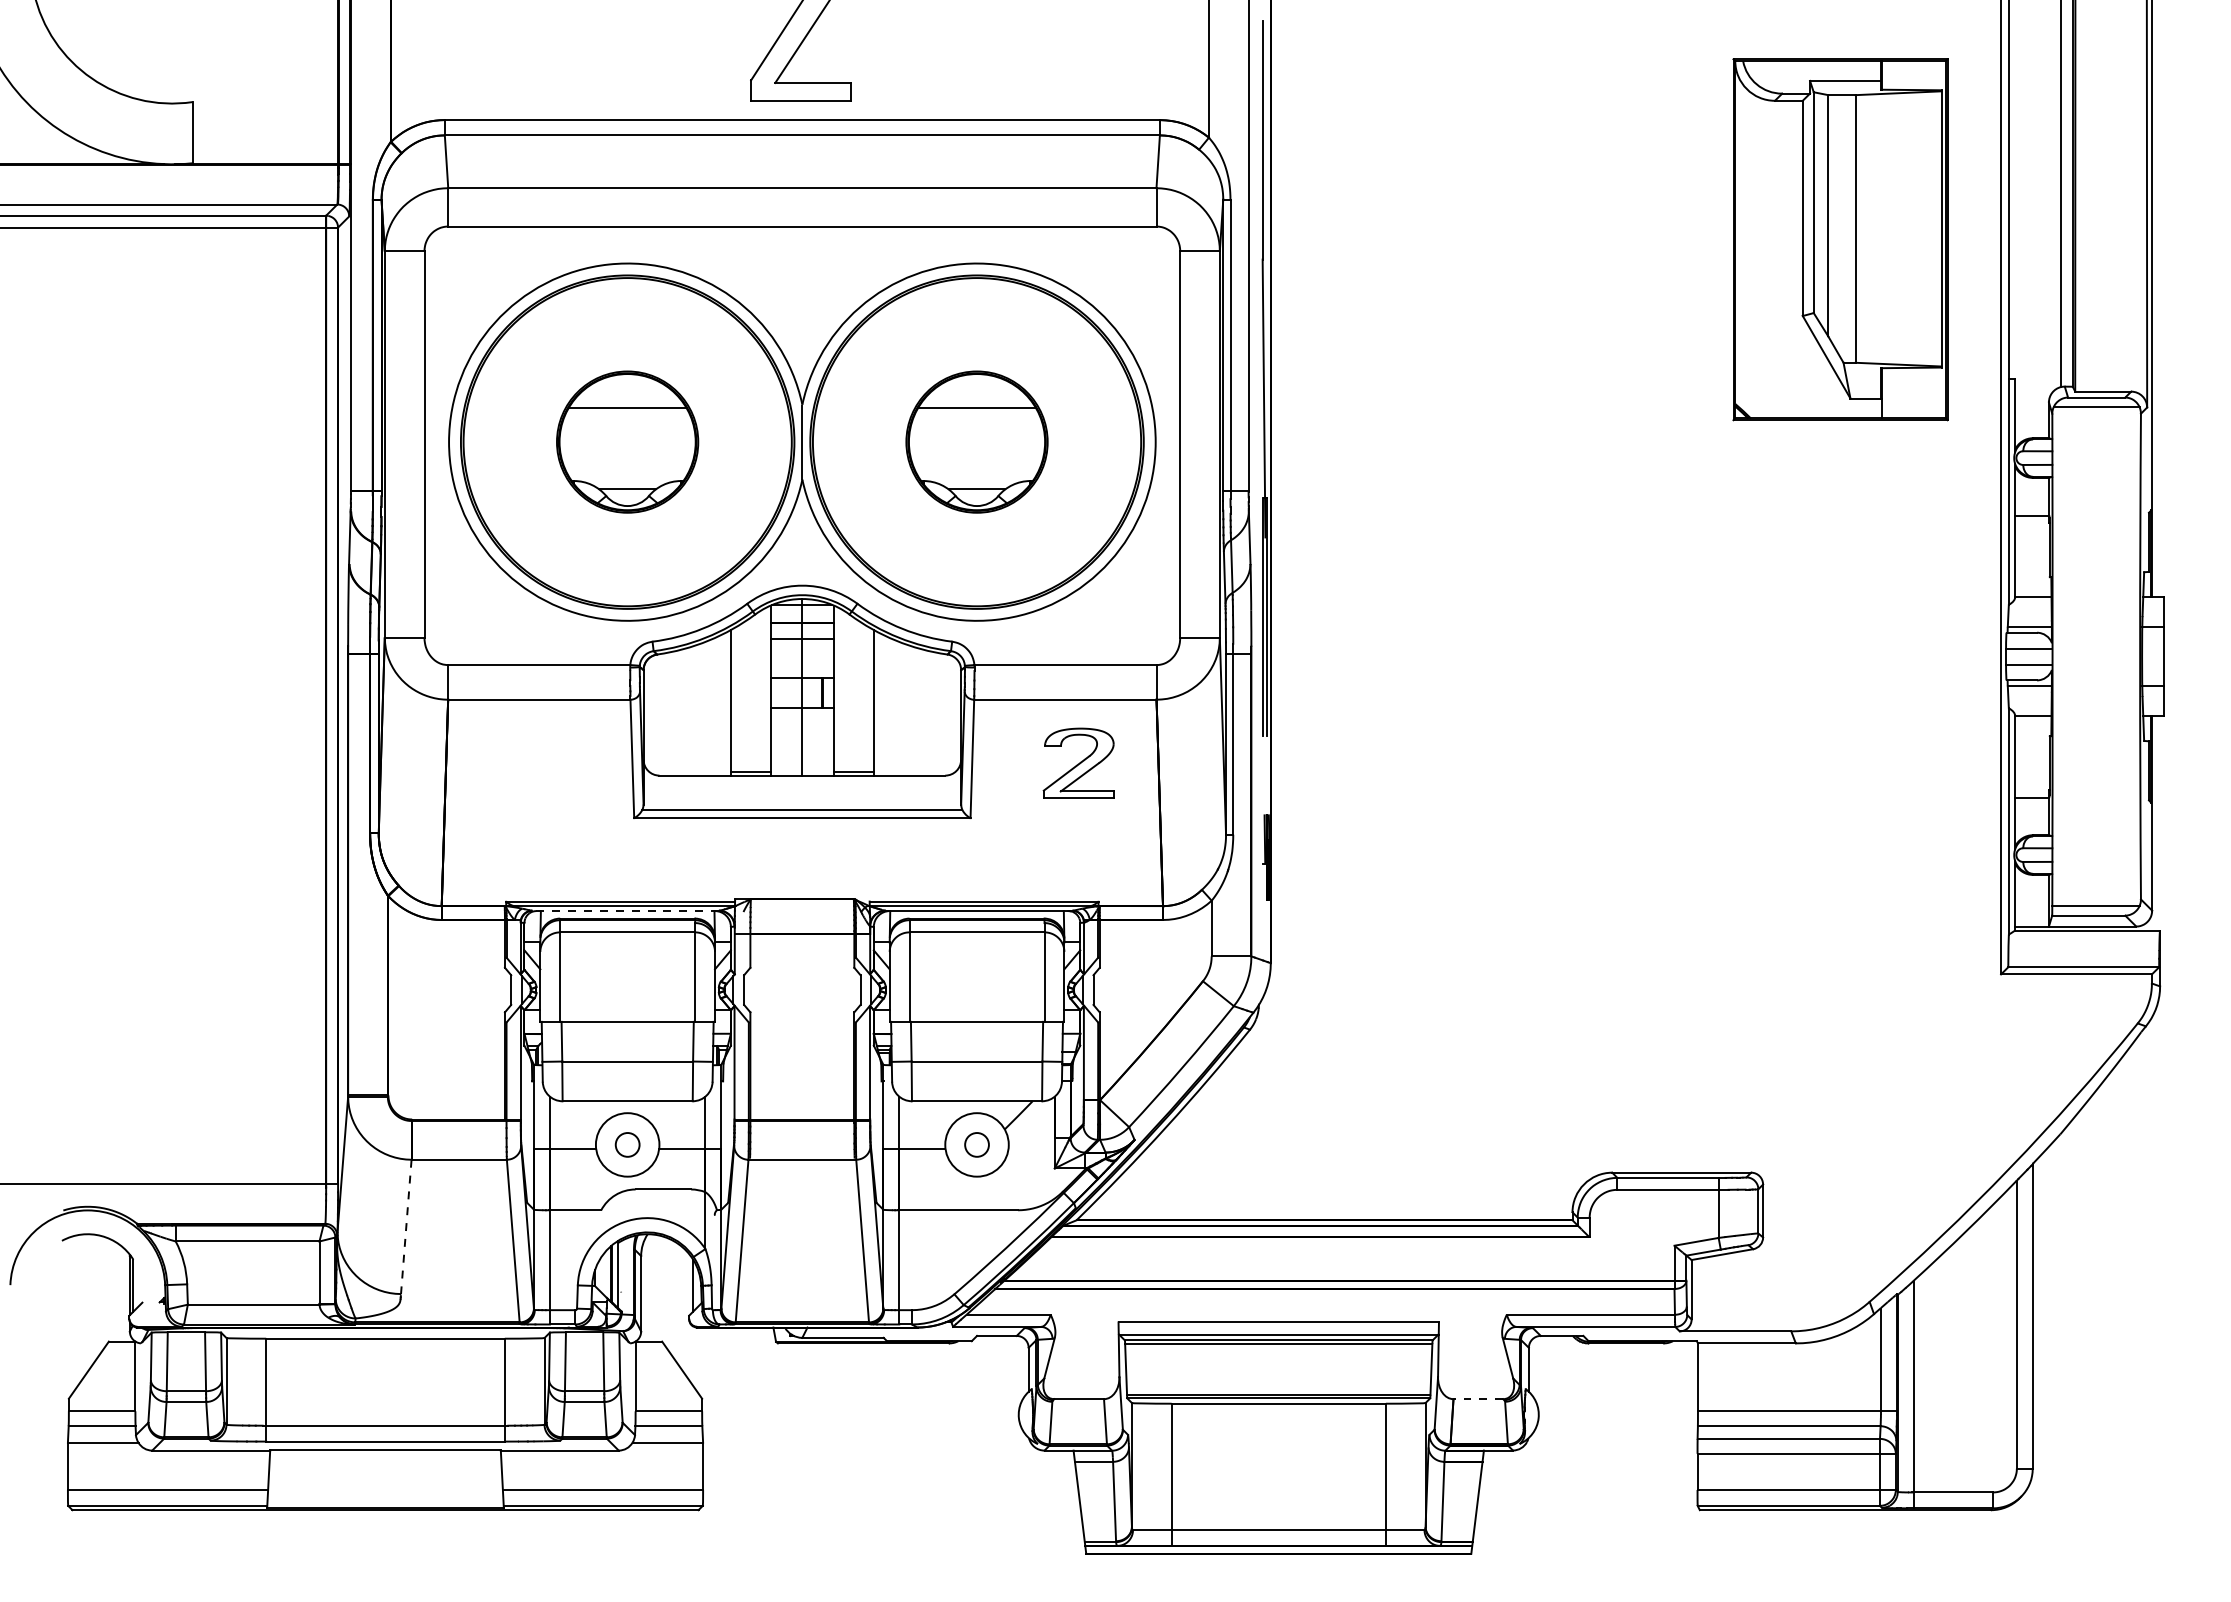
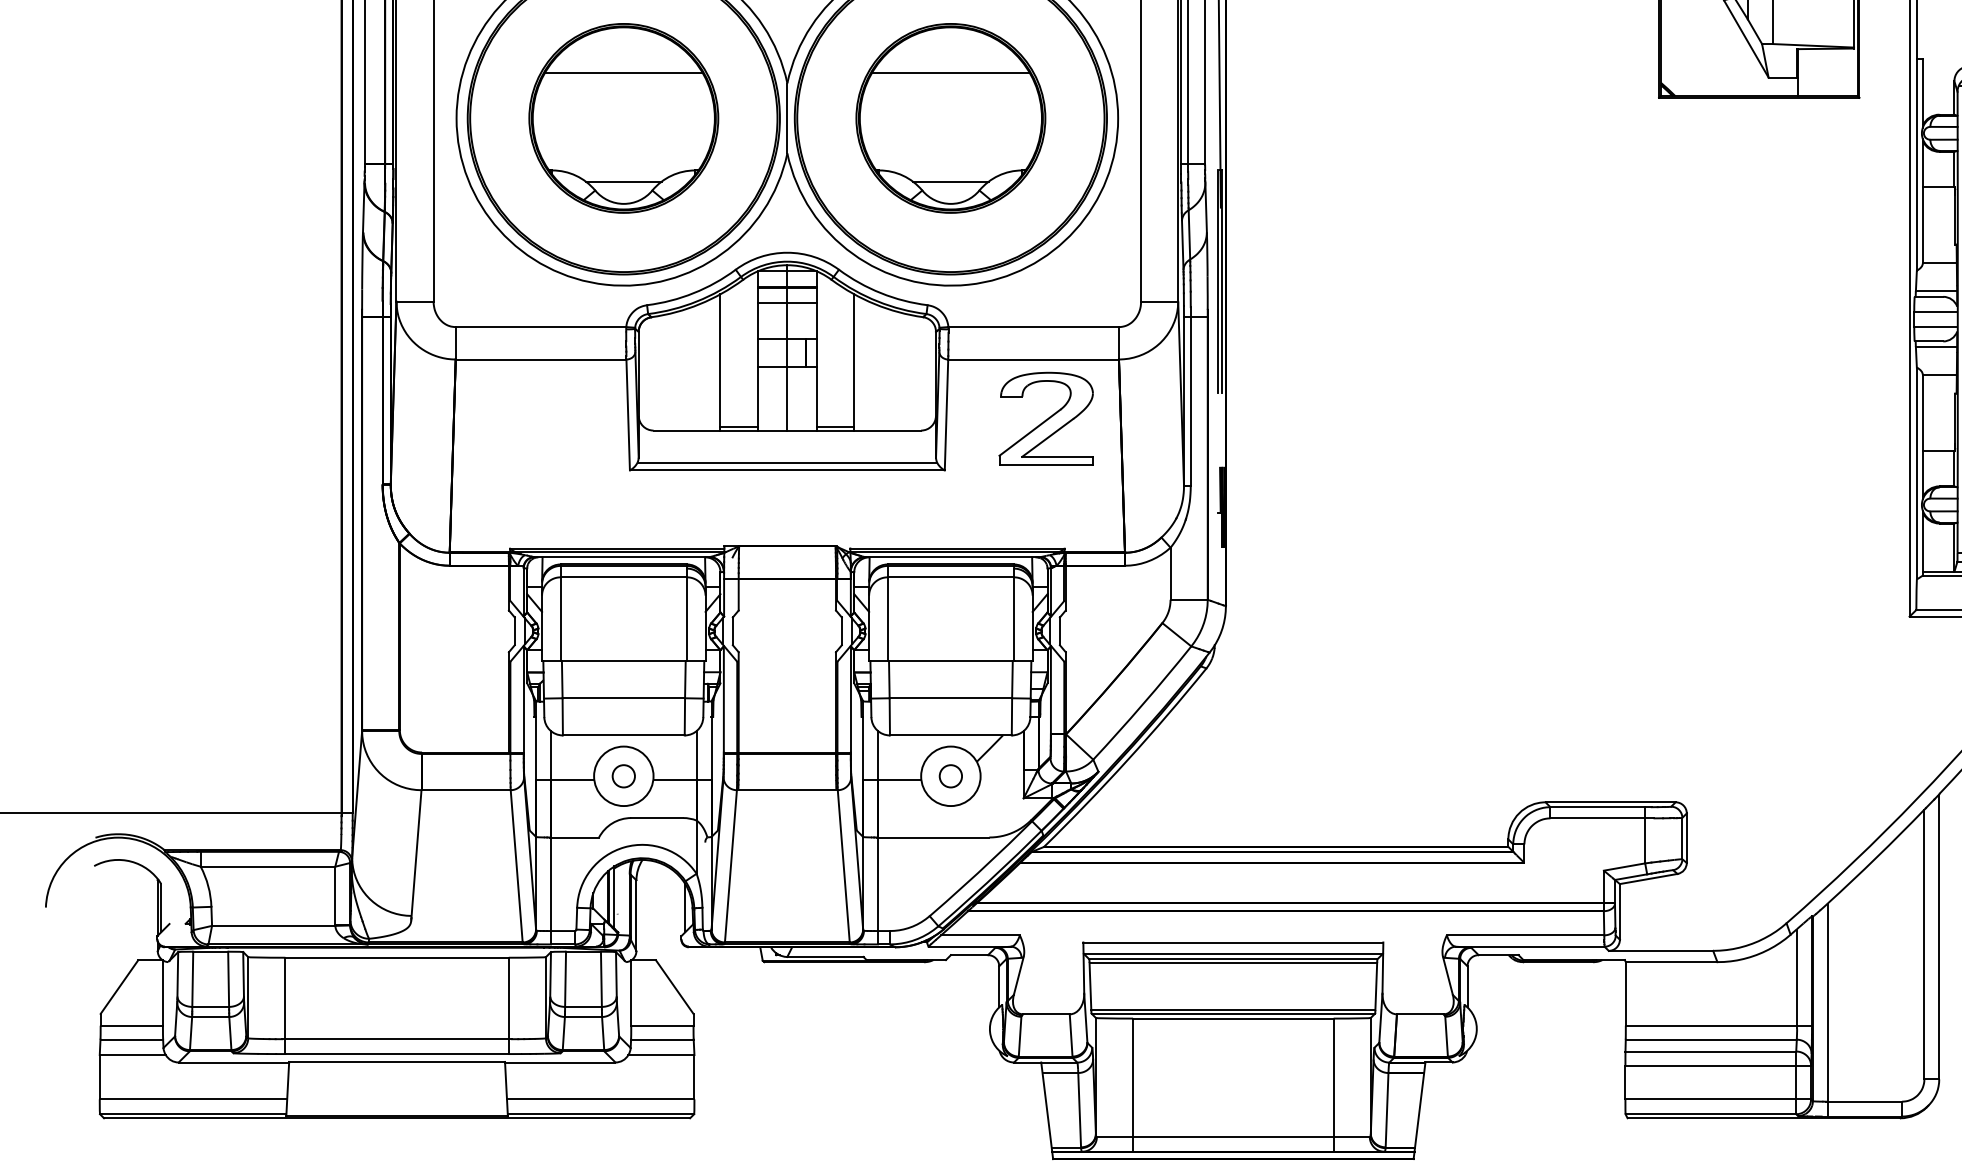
part: (627, 441) -> (623, 117), size x1.43
part: (976, 441) -> (950, 117), size x1.43
part: (1078, 762) -> (1045, 418), size x1.43
line: (625, 910) -> (621, 556), dashed -> solid
line: (406, 1228) -> (416, 854), dashed -> solid
line: (1478, 1399) -> (1420, 1014), dashed -> solid

